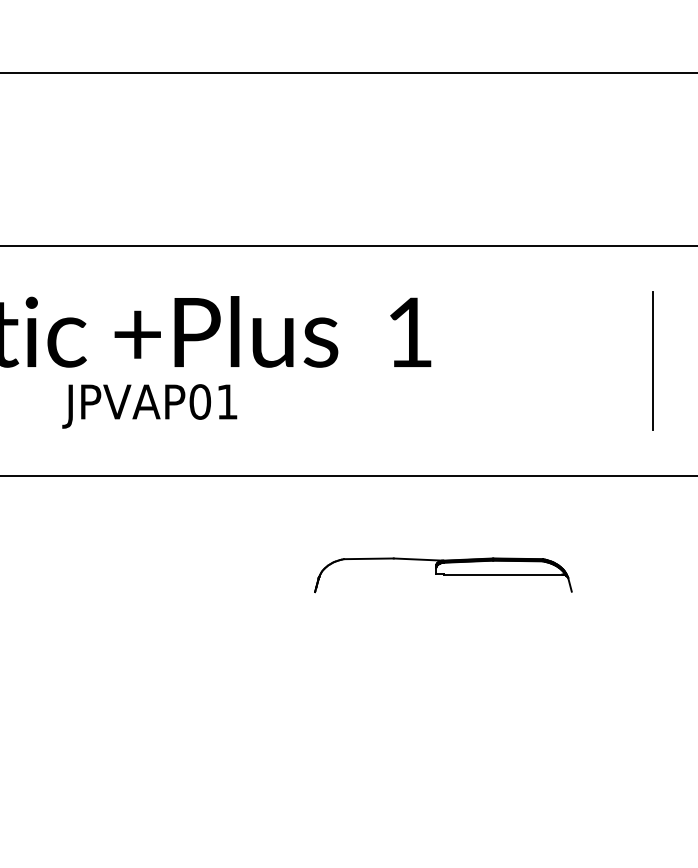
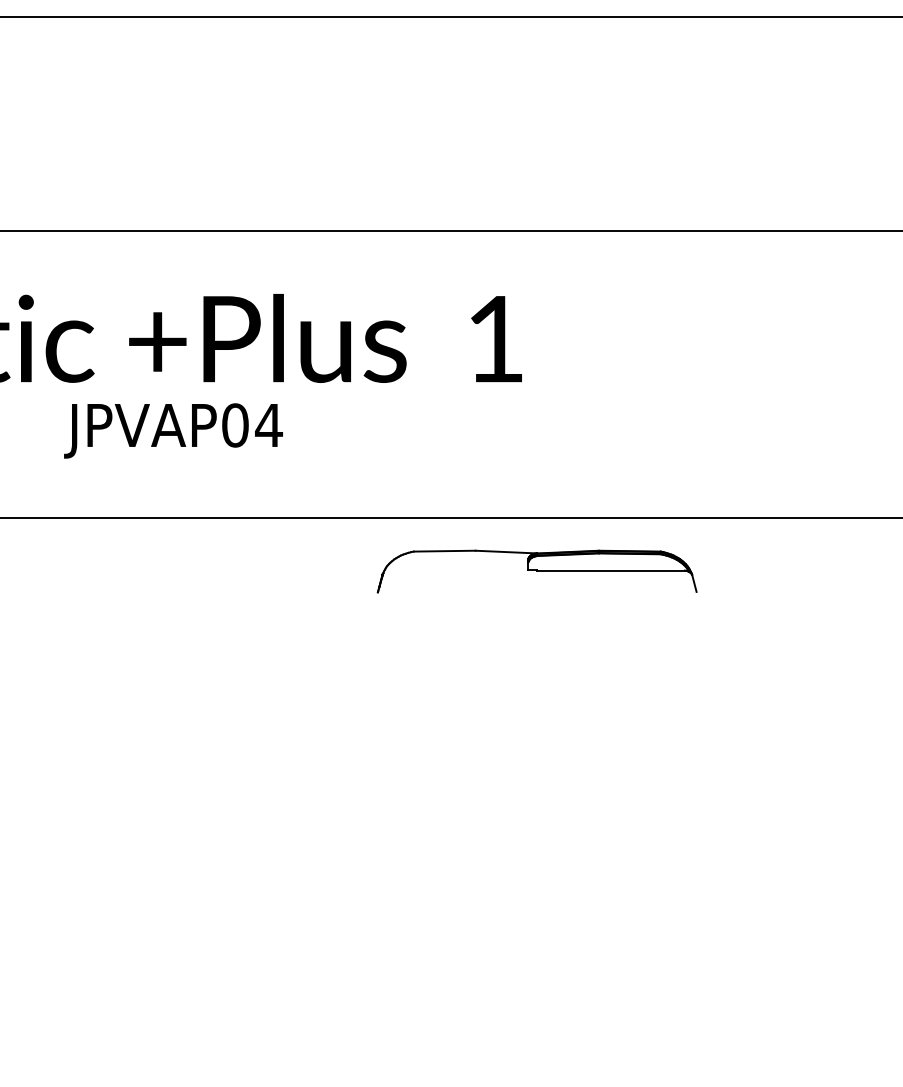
line: (653, 360) -> (797, 374), removed
text: (226, 402) -> (268, 425), JPVAP01 -> JPVAP04
part: (442, 575) -> (536, 571), moved

